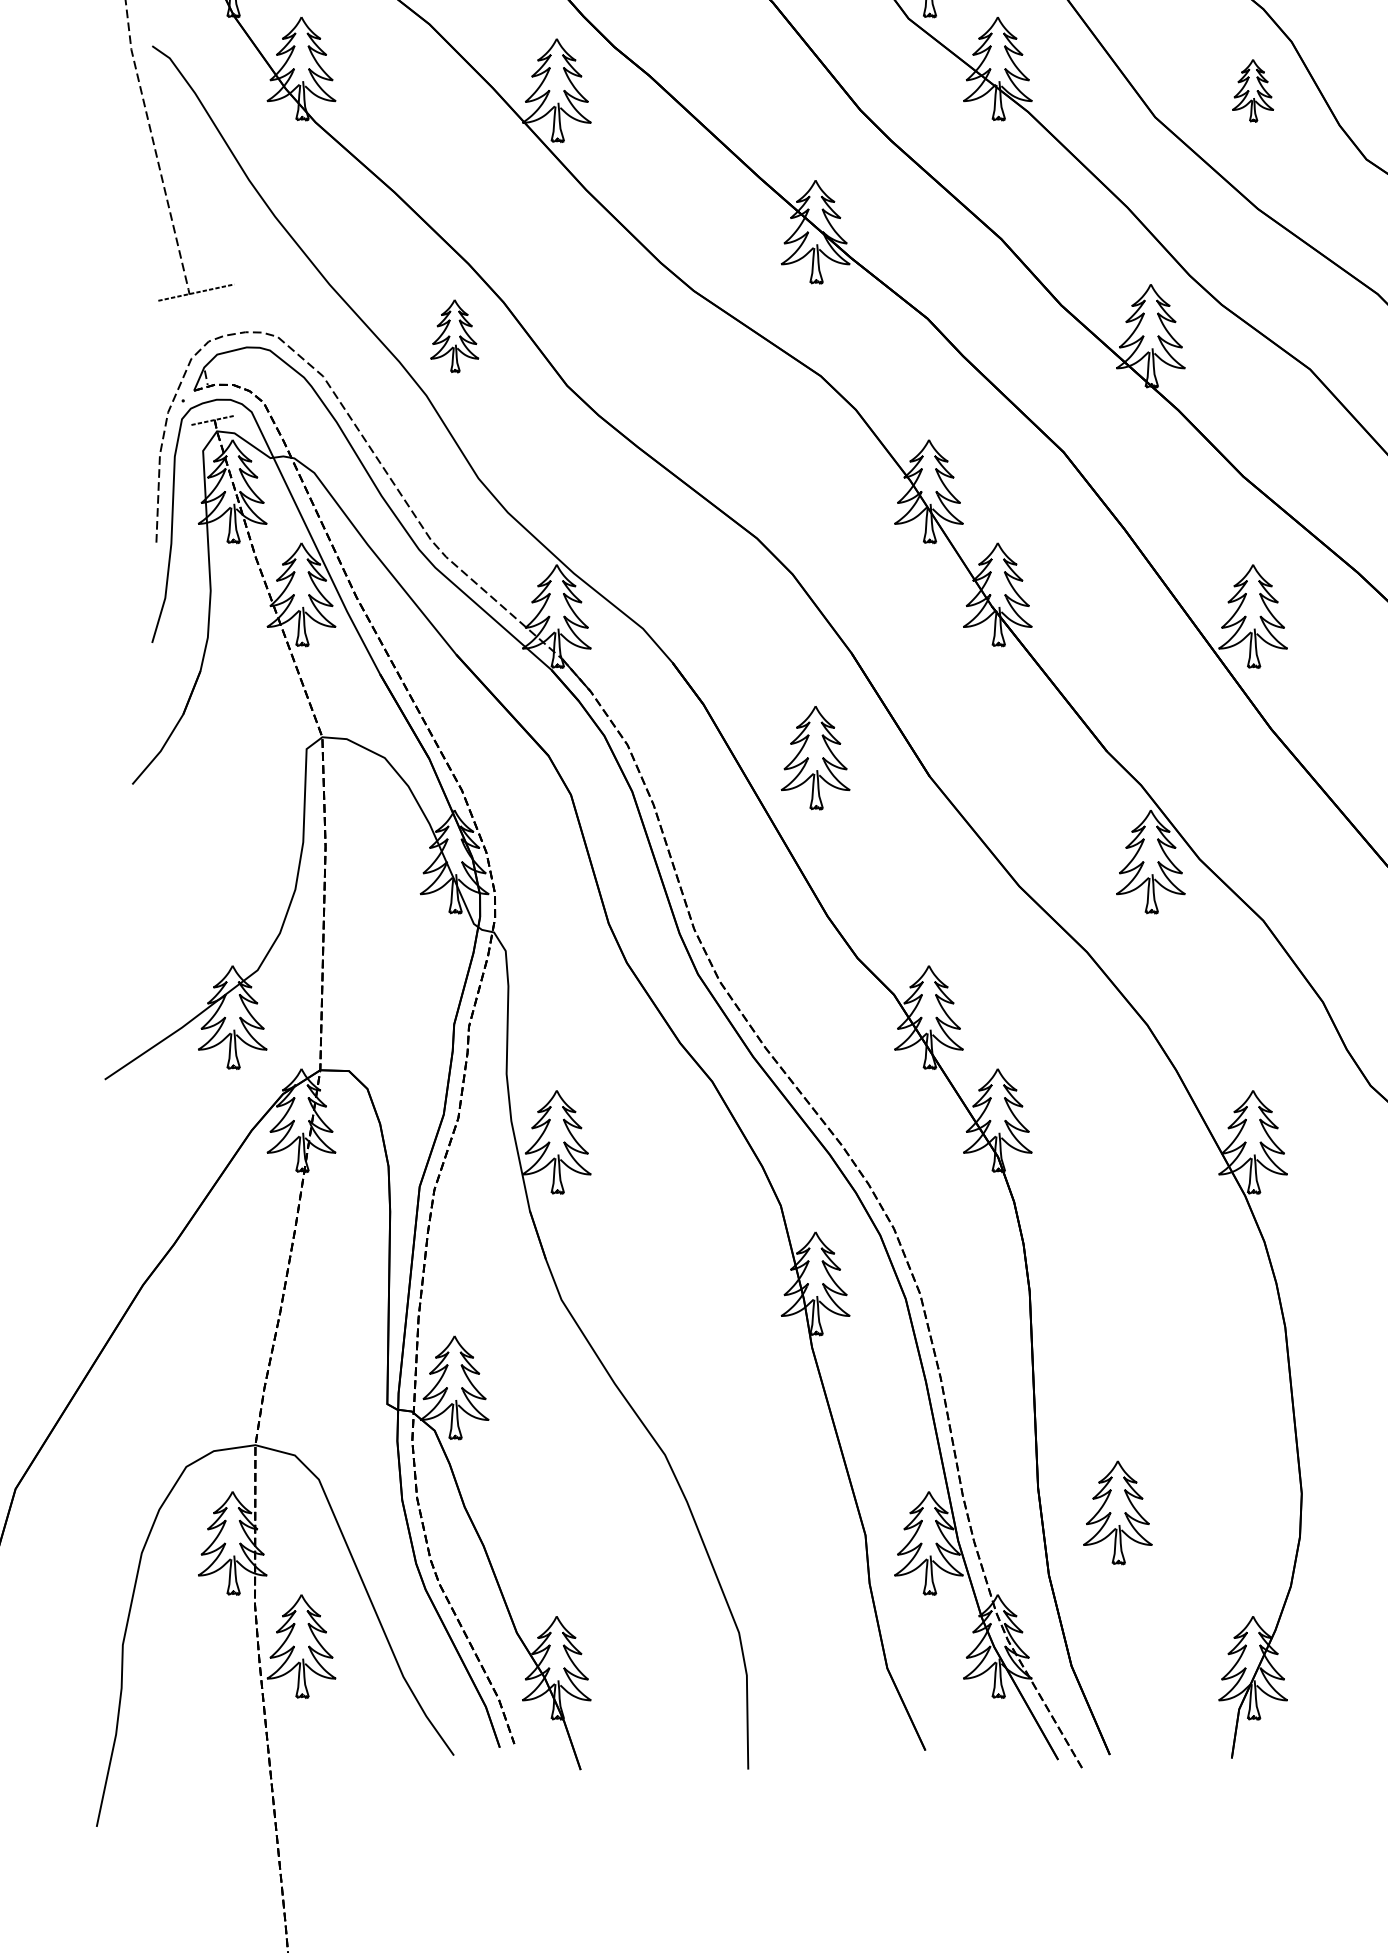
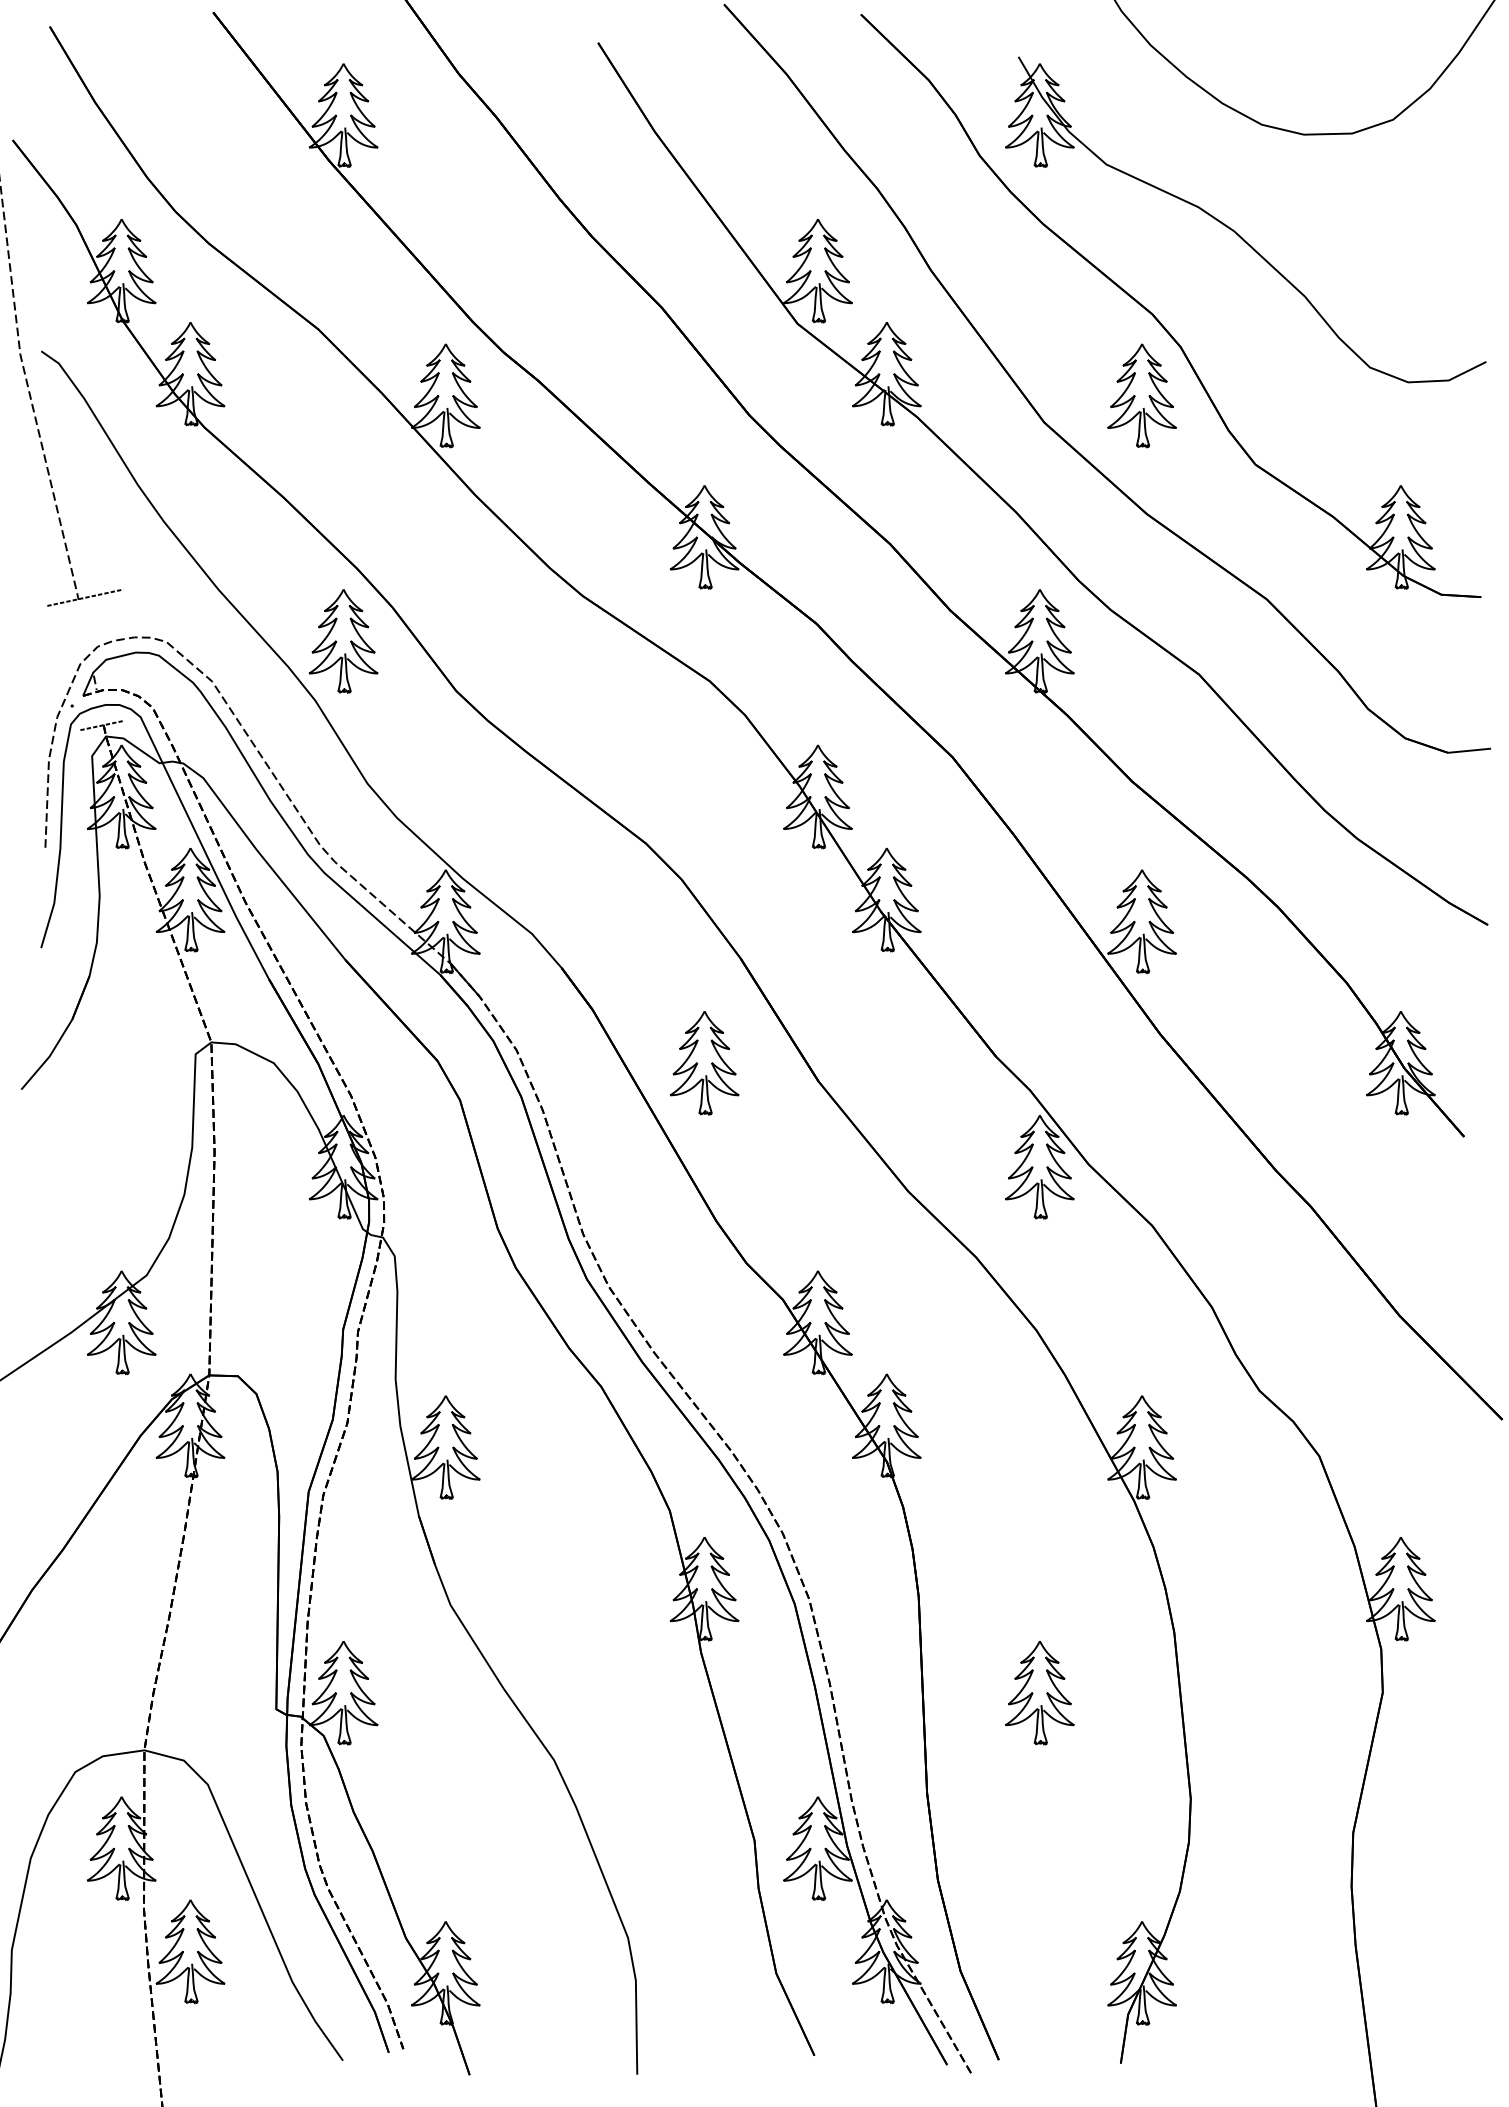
part: (1252, 90) -> (1141, 395), size x1.67
part: (454, 336) -> (343, 641), size x1.43
part: (1117, 1513) -> (1039, 1693), moved

